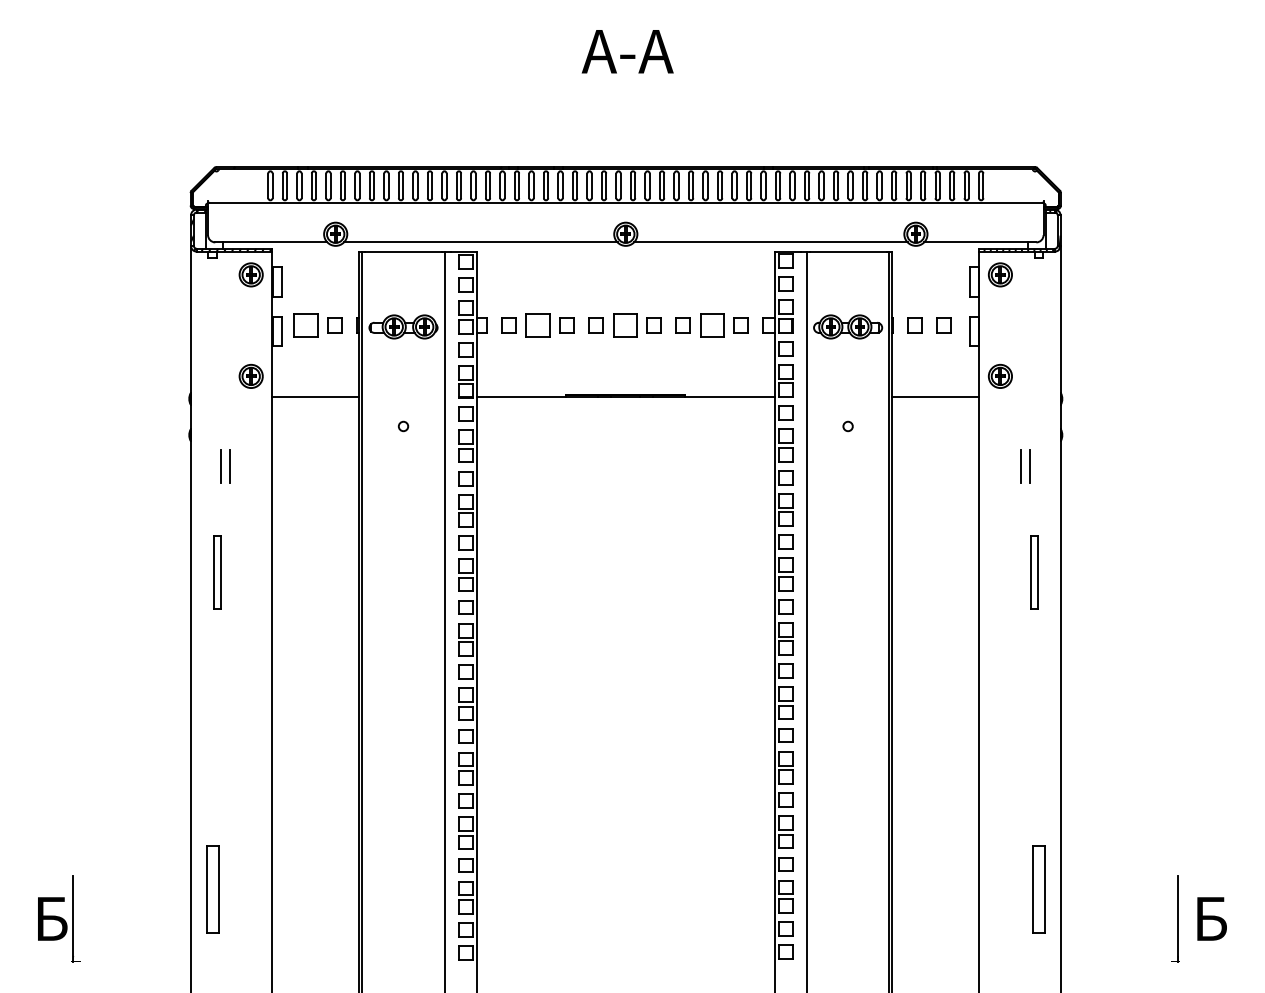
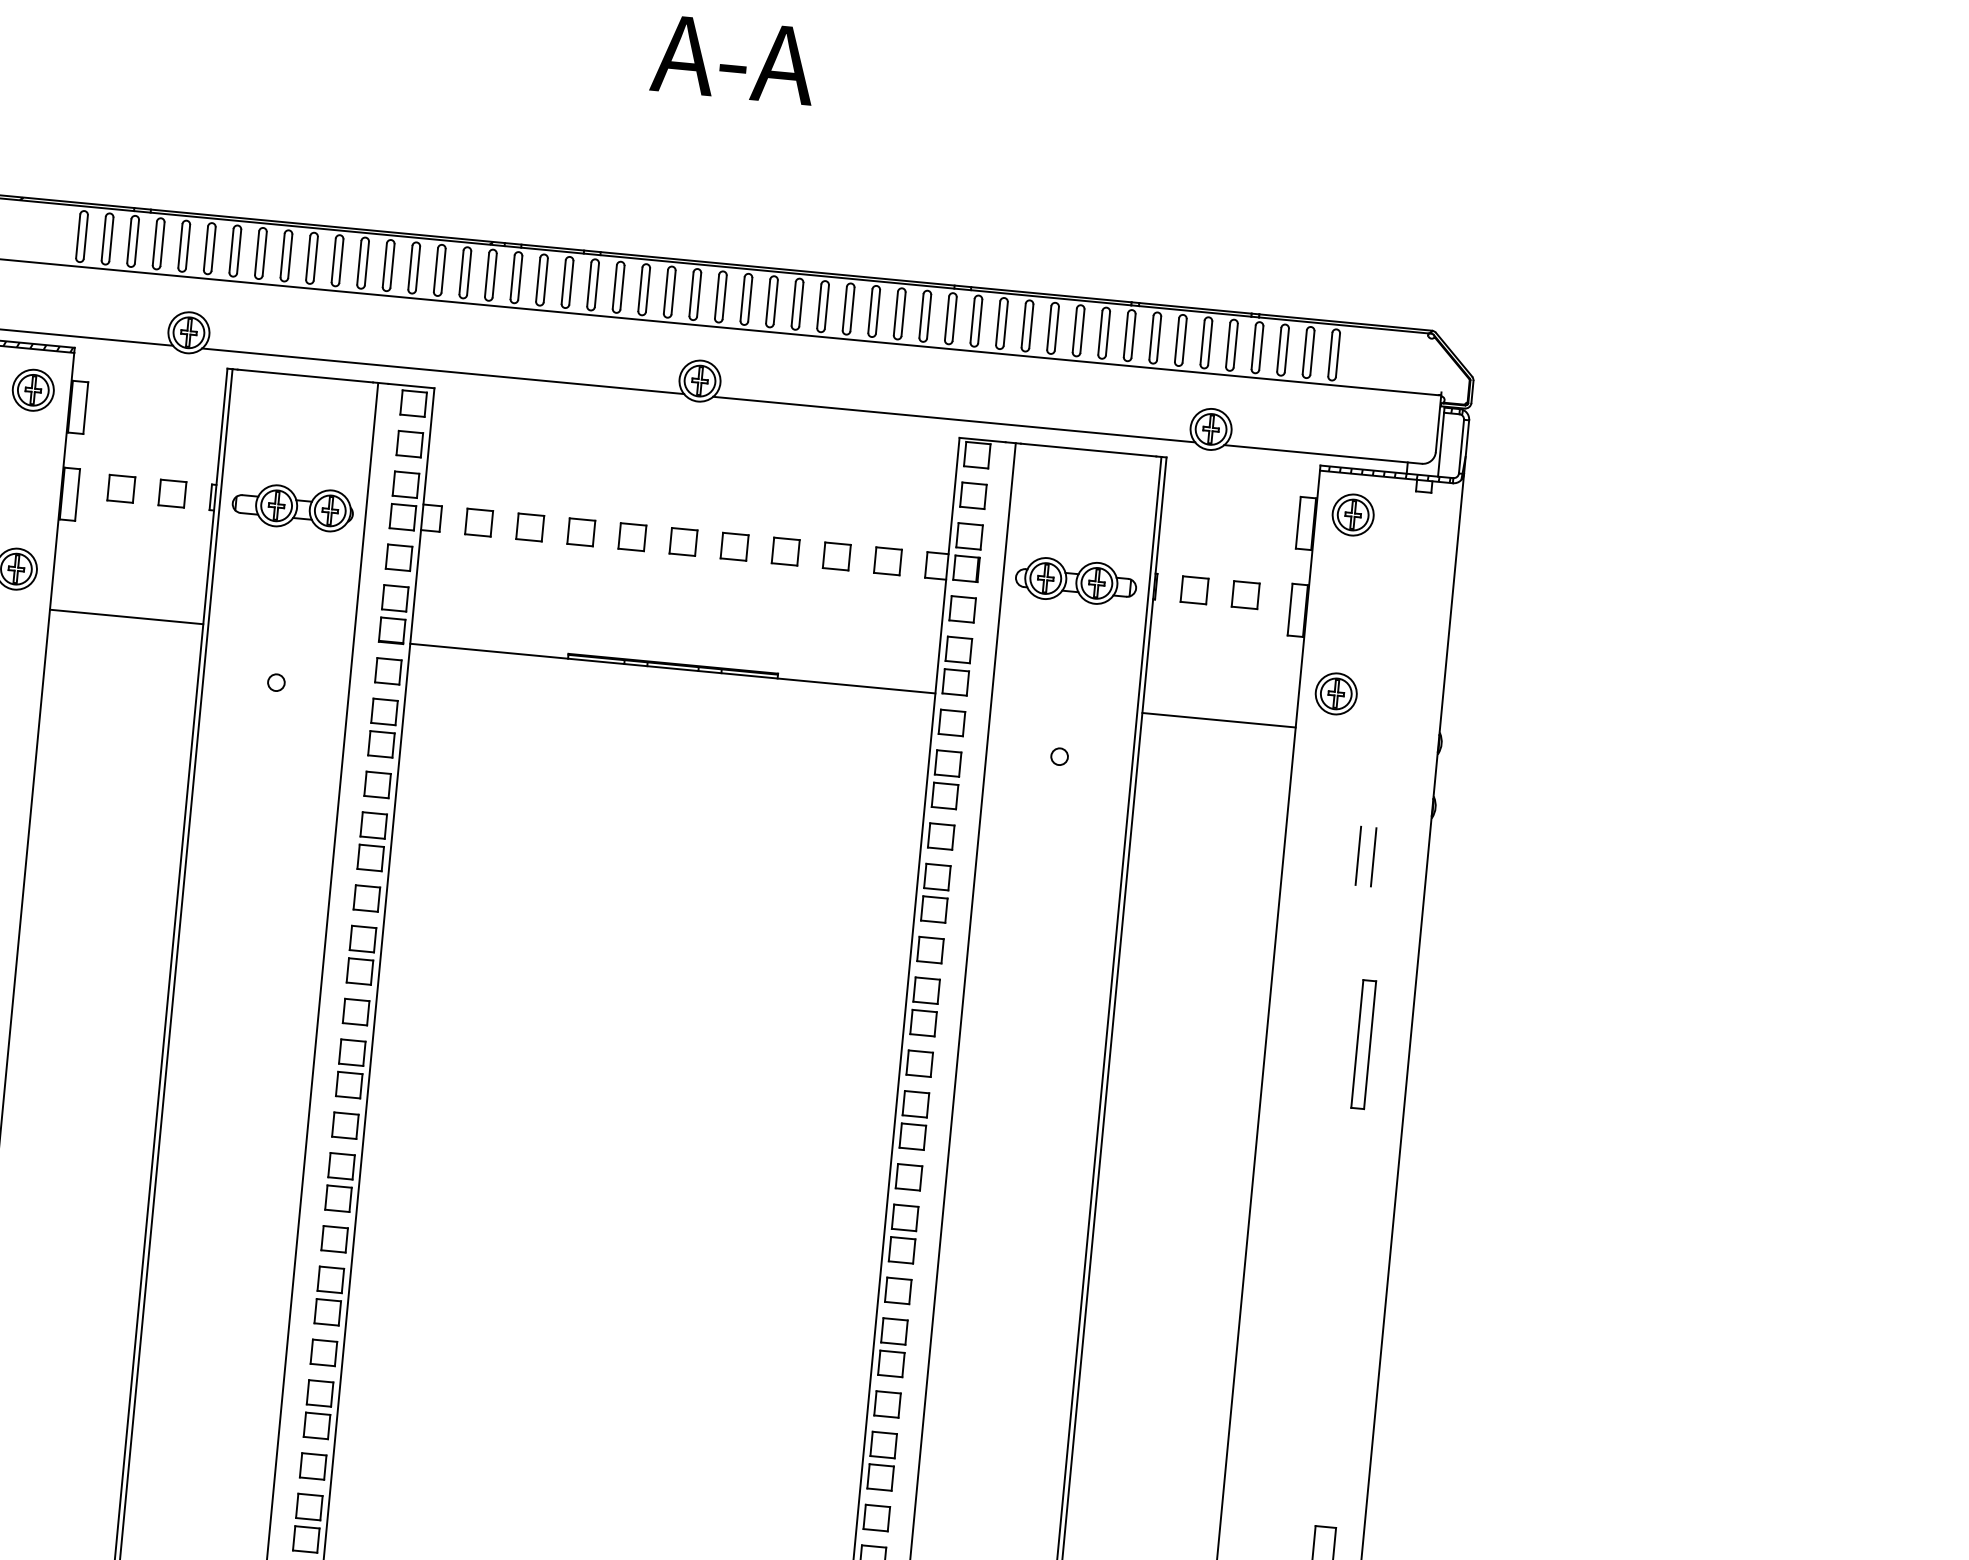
part: (305, 325) -> (120, 488), size x0.62
part: (537, 325) -> (529, 527), size x0.62
part: (624, 325) -> (682, 541), size x0.62
part: (711, 325) -> (835, 556), size x0.62

